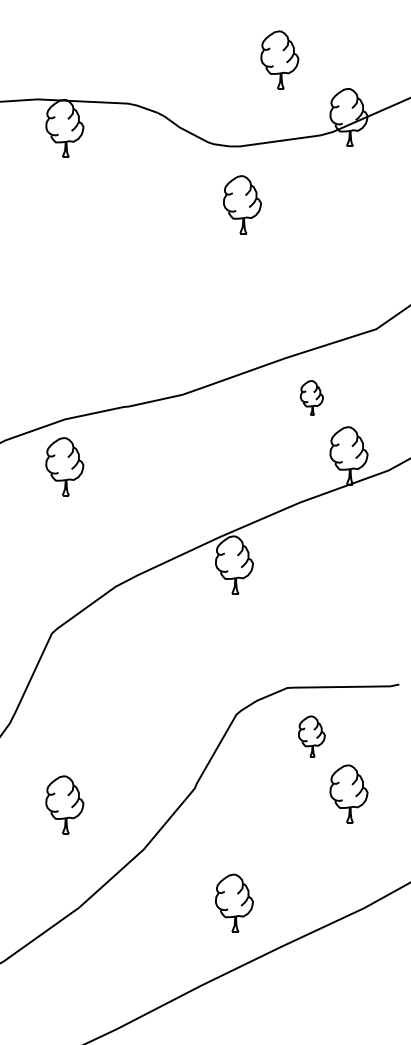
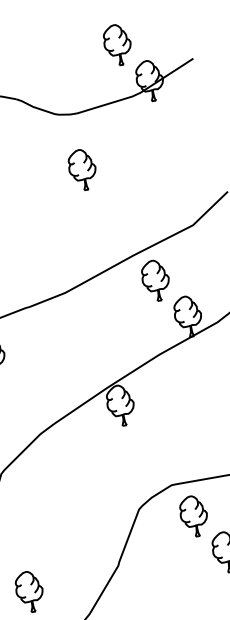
part: (279, 59) -> (117, 44), moved
part: (242, 204) -> (82, 169), moved
part: (311, 397) -> (155, 280), size x1.67
part: (311, 736) -> (193, 516), size x1.43

